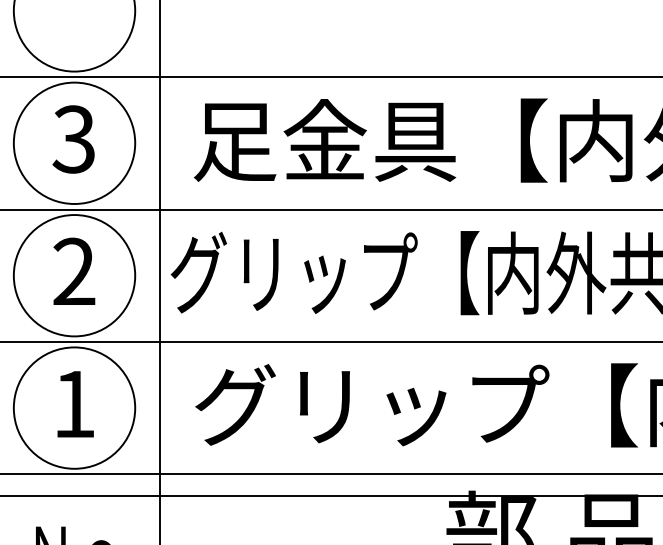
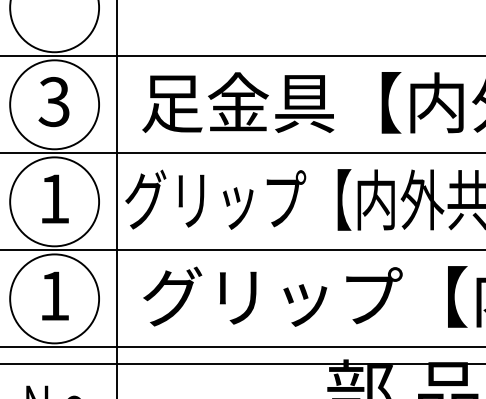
text: (74, 270) -> (54, 198), 2 -> 1

